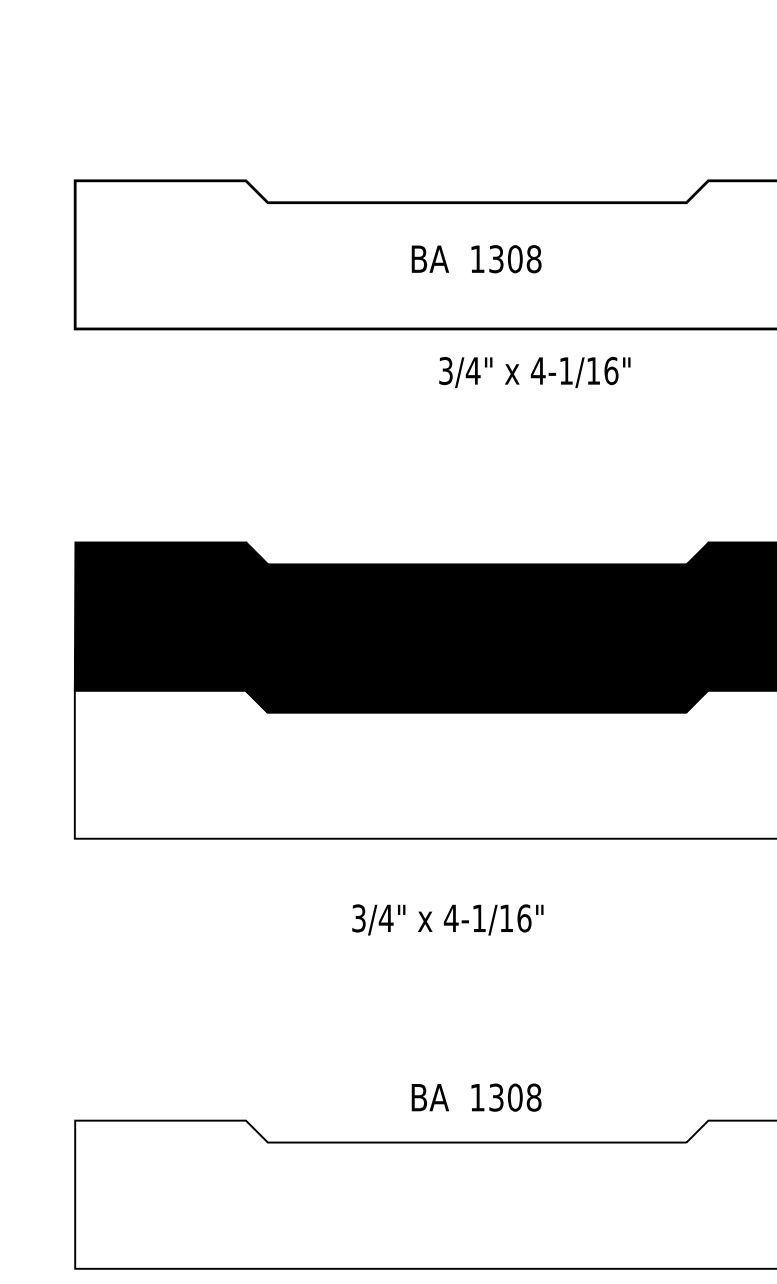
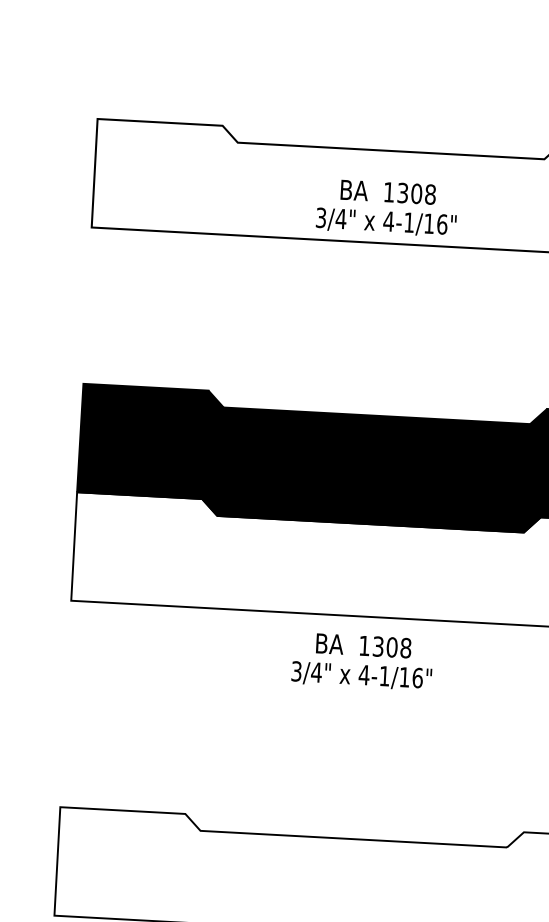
text: (534, 372) -> (385, 222), moved
text: (447, 919) -> (361, 675), moved
text: (476, 1097) -> (363, 645), moved

